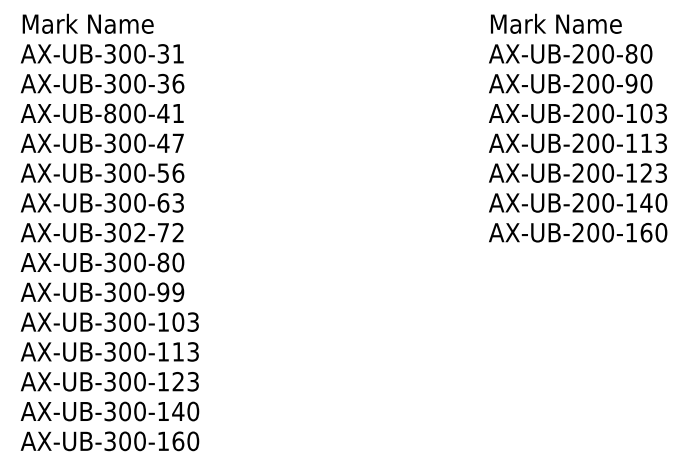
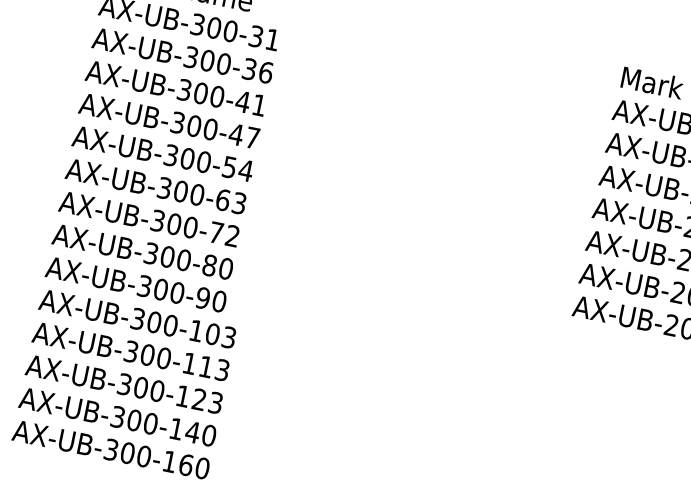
text: (109, 113) -> (183, 89), AX-UB-800-41 -> AX-UB-300-41
text: (178, 172) -> (246, 170), AX-UB-300-56 -> AX-UB-300-54
text: (139, 232) -> (190, 227), AX-UB-302-72 -> AX-UB-300-72
text: (178, 292) -> (219, 301), AX-UB-300-99 -> AX-UB-300-90

